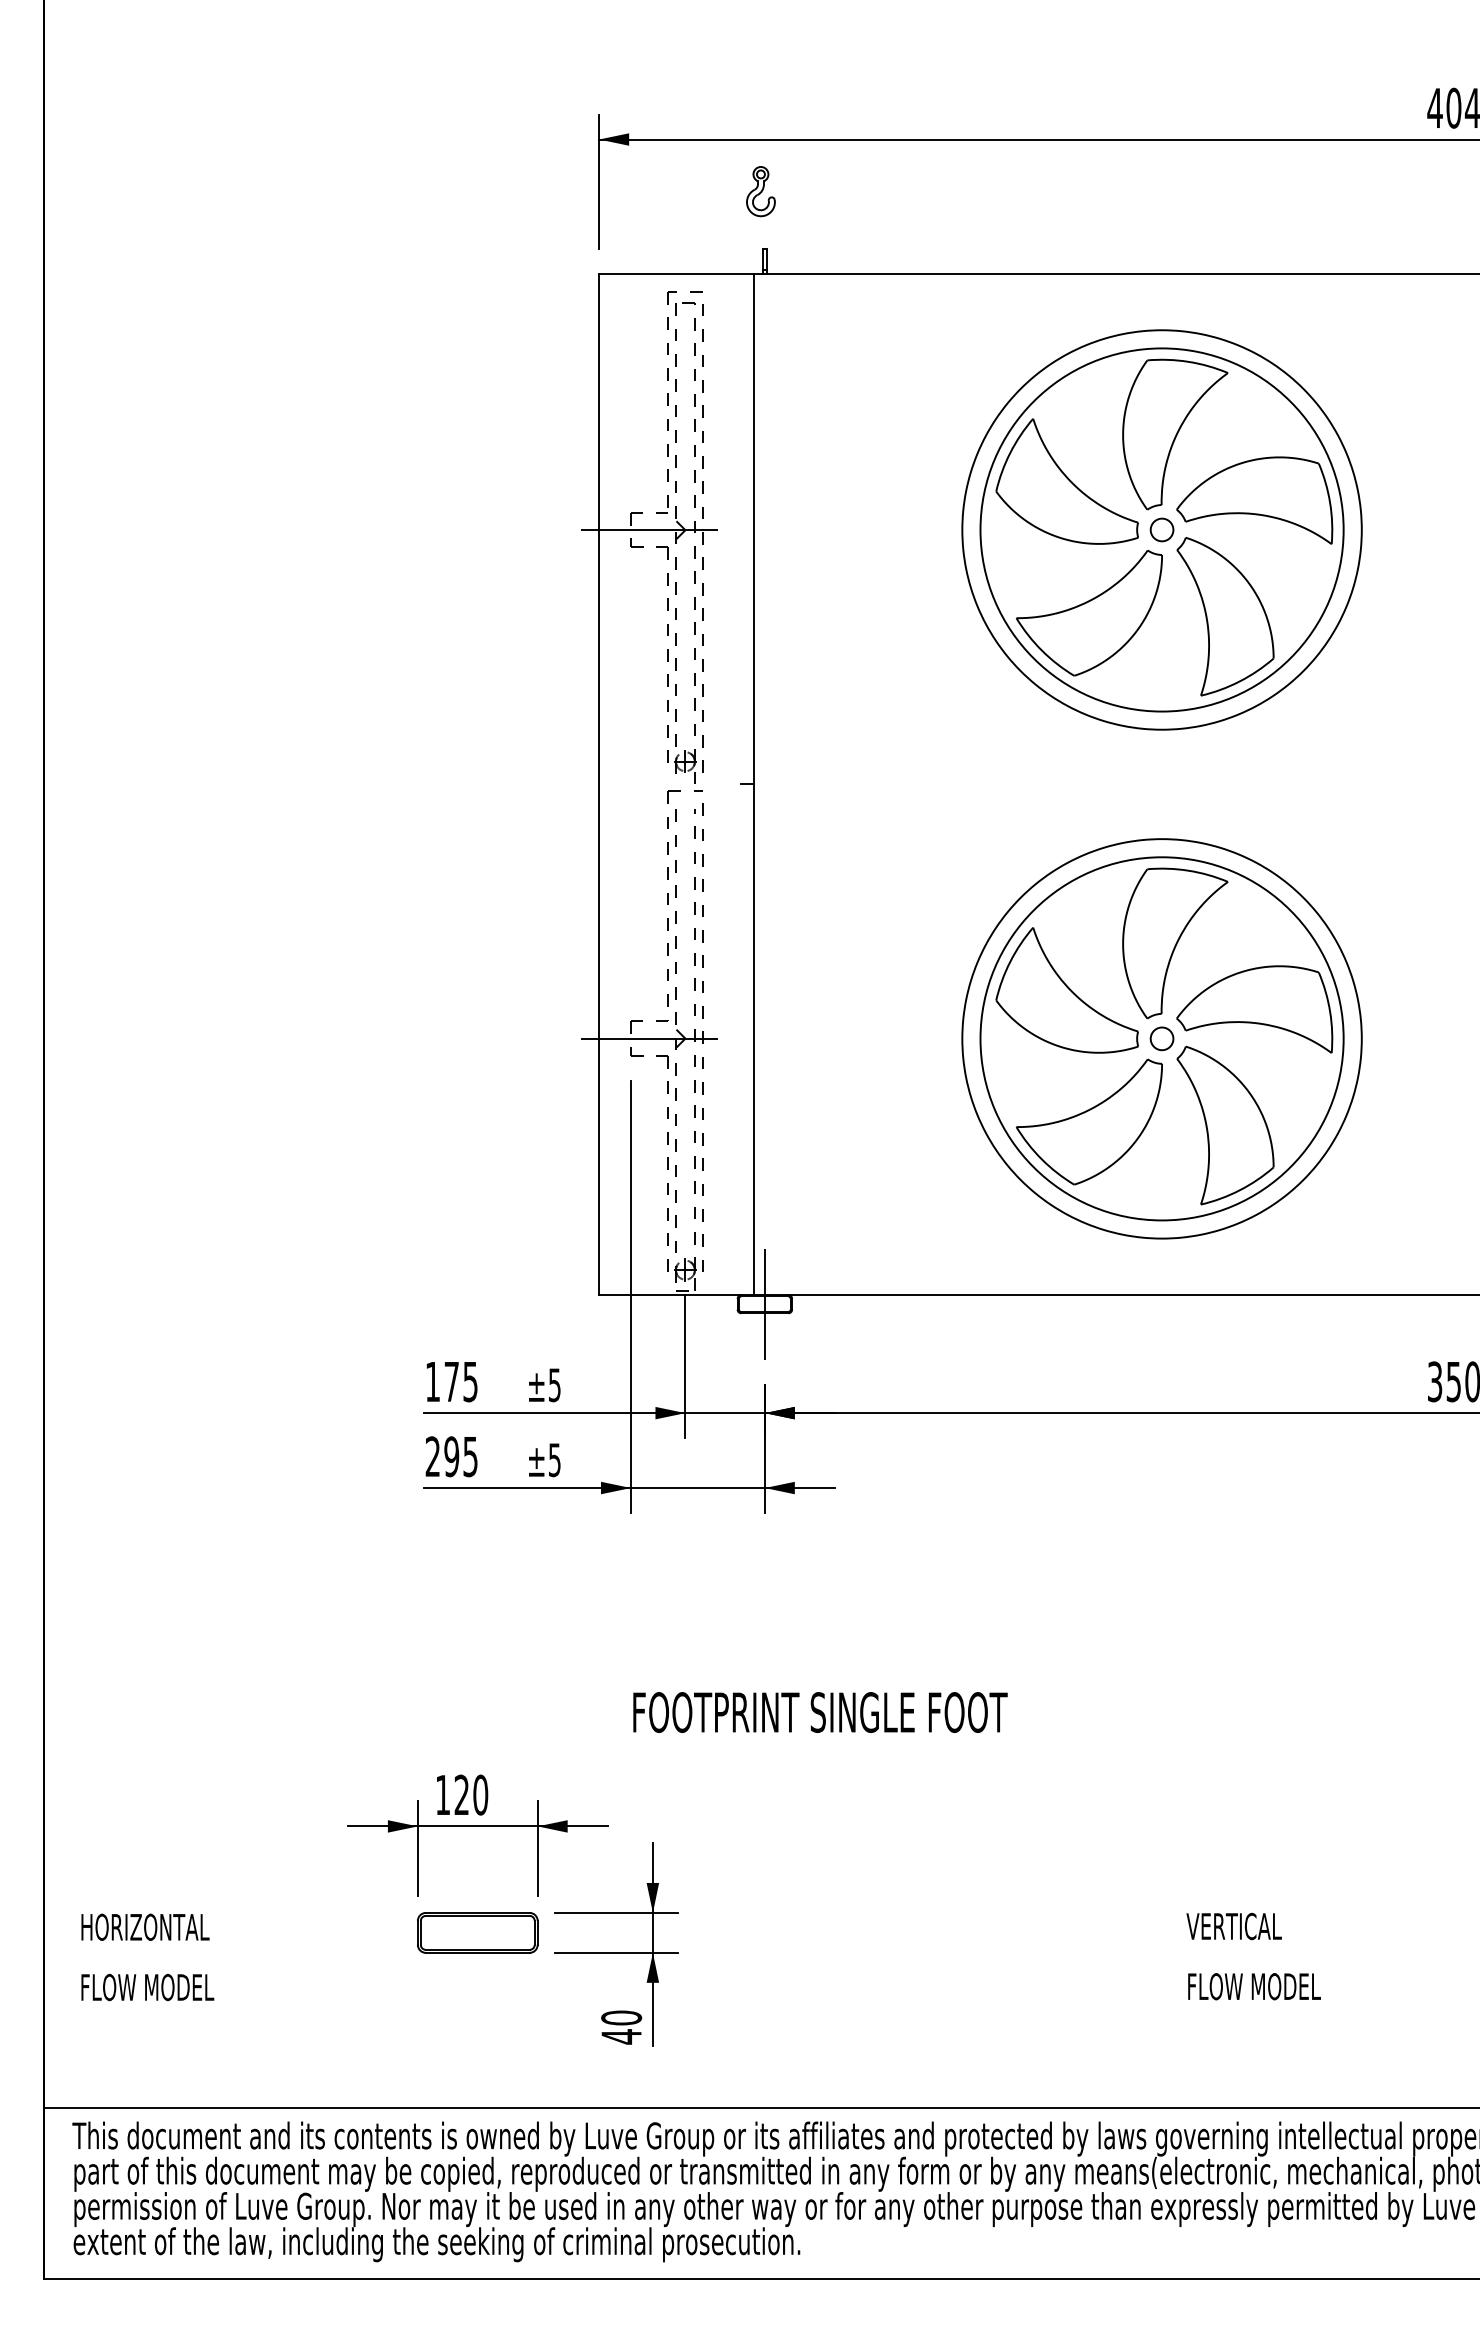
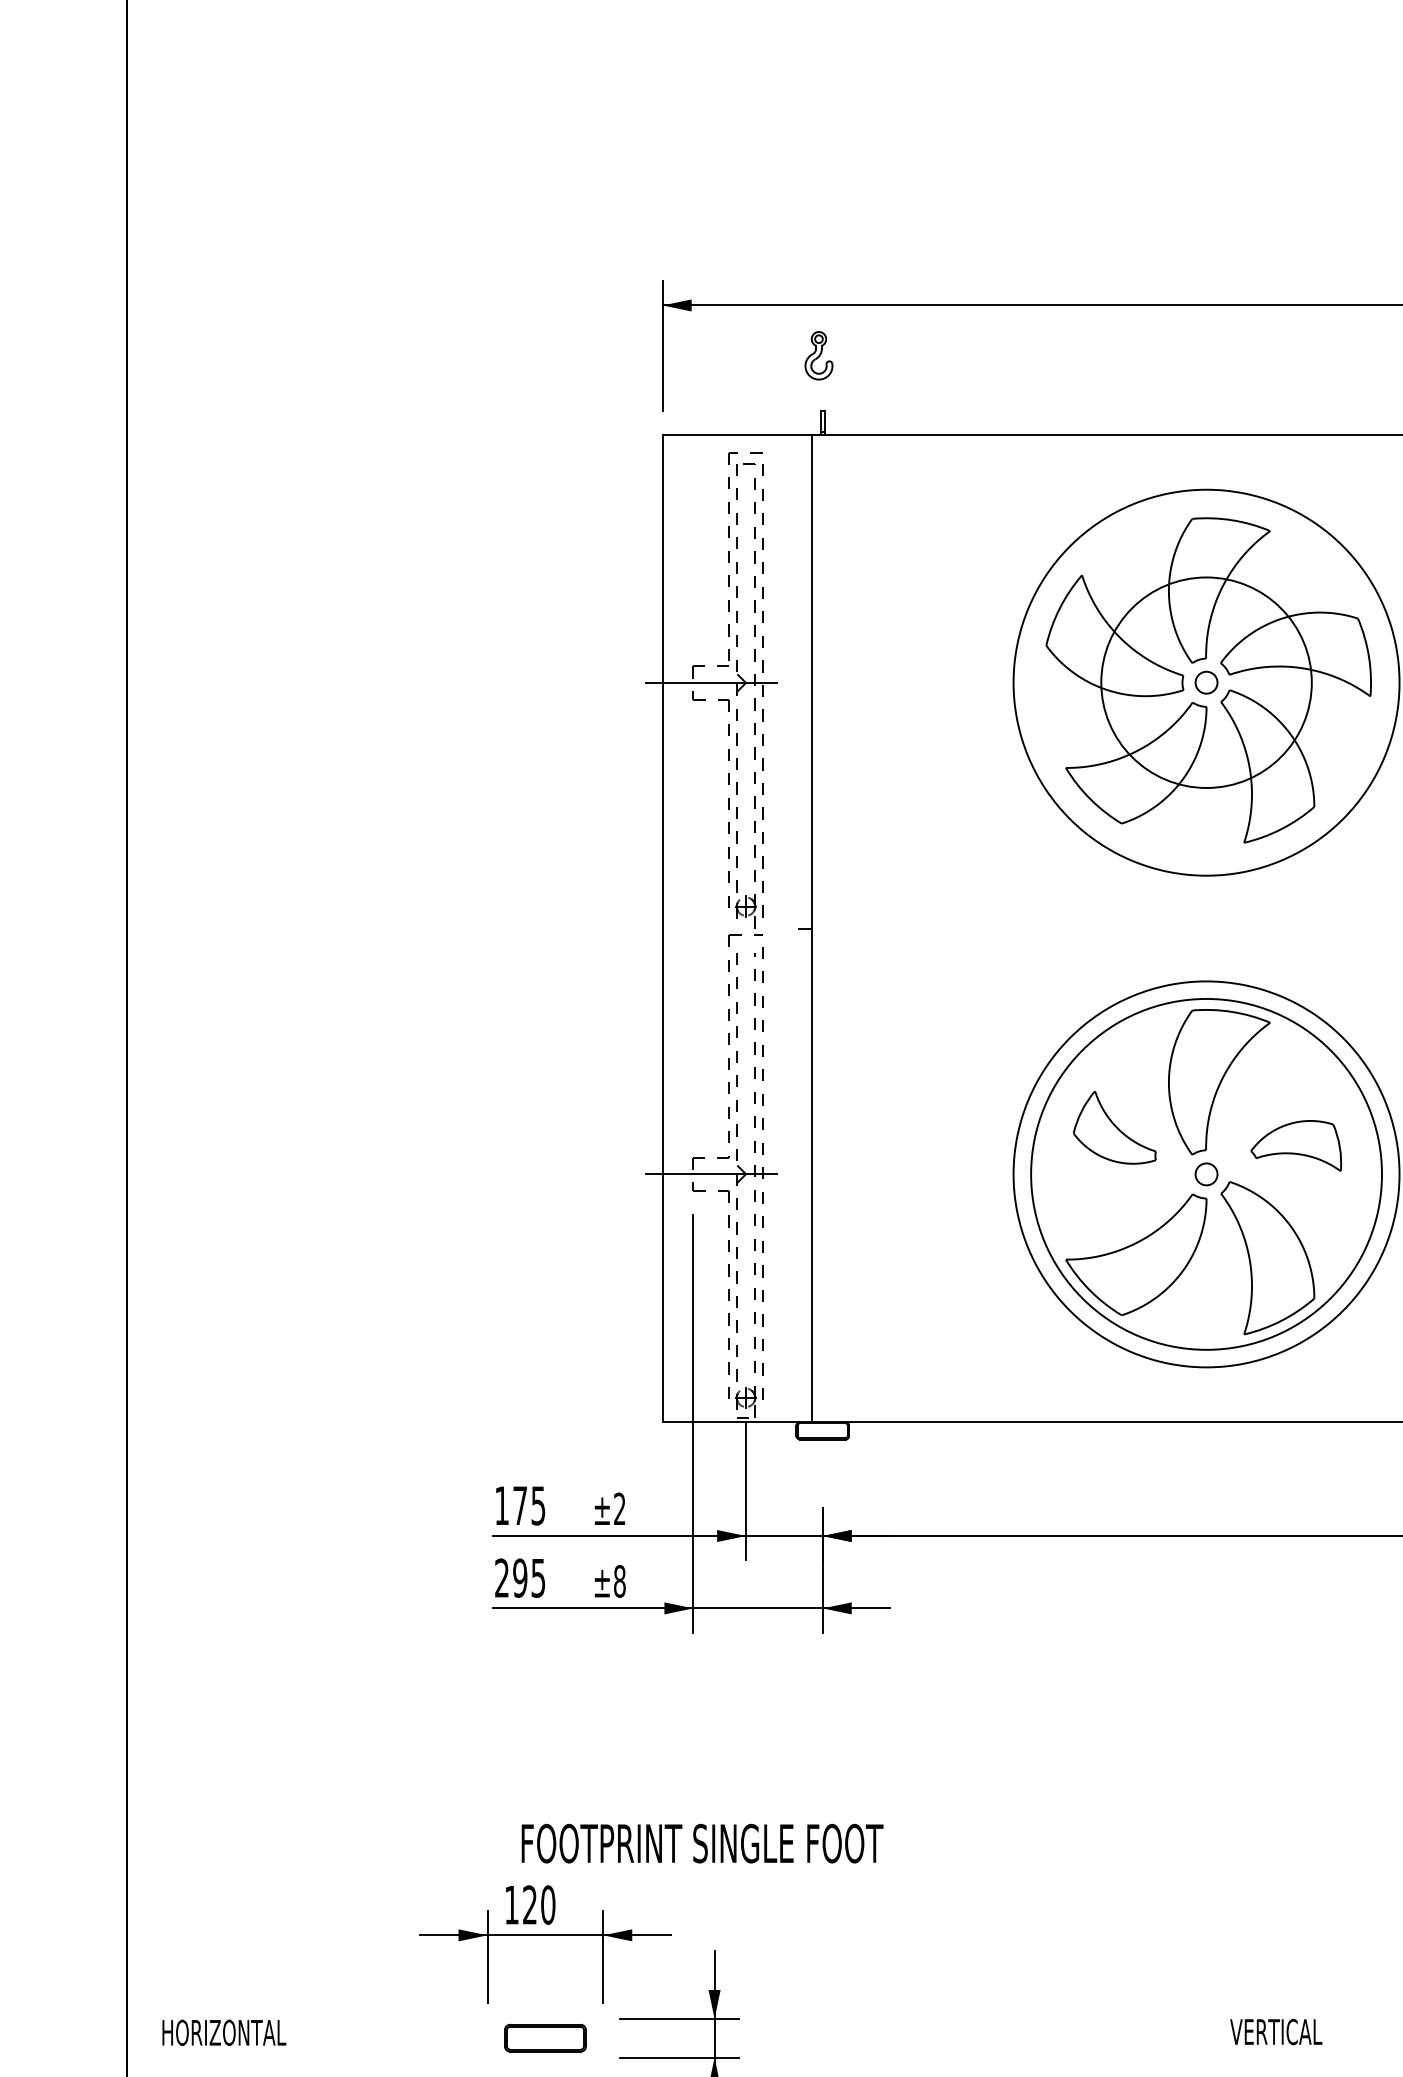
circle: (1161, 529) -> (1206, 682), size x0.6
part: (1066, 990) -> (1114, 1127), size x0.6
part: (1254, 1009) -> (1295, 1146), size x0.6
line: (764, 1303) -> (822, 1430), removed
text: (554, 1385) -> (619, 1509), ±5 -> ±2
text: (554, 1460) -> (619, 1581), ±5 -> ±8
text: (820, 1712) -> (702, 1843), moved
part: (477, 1932) -> (545, 2037), size x0.7

